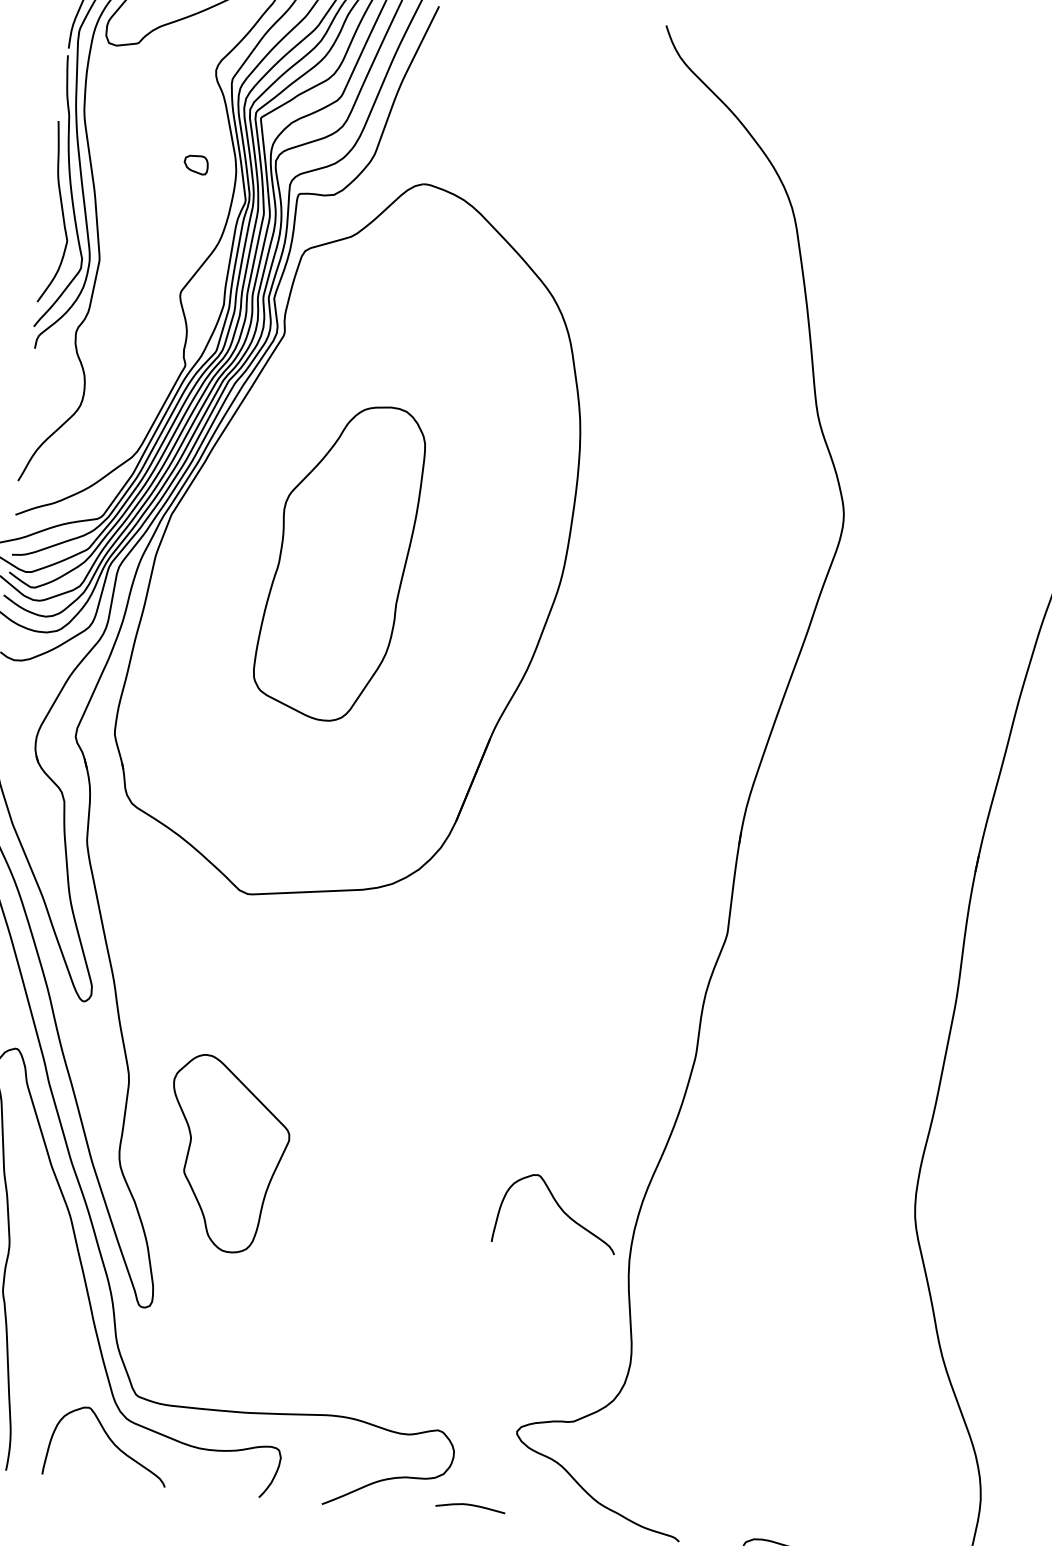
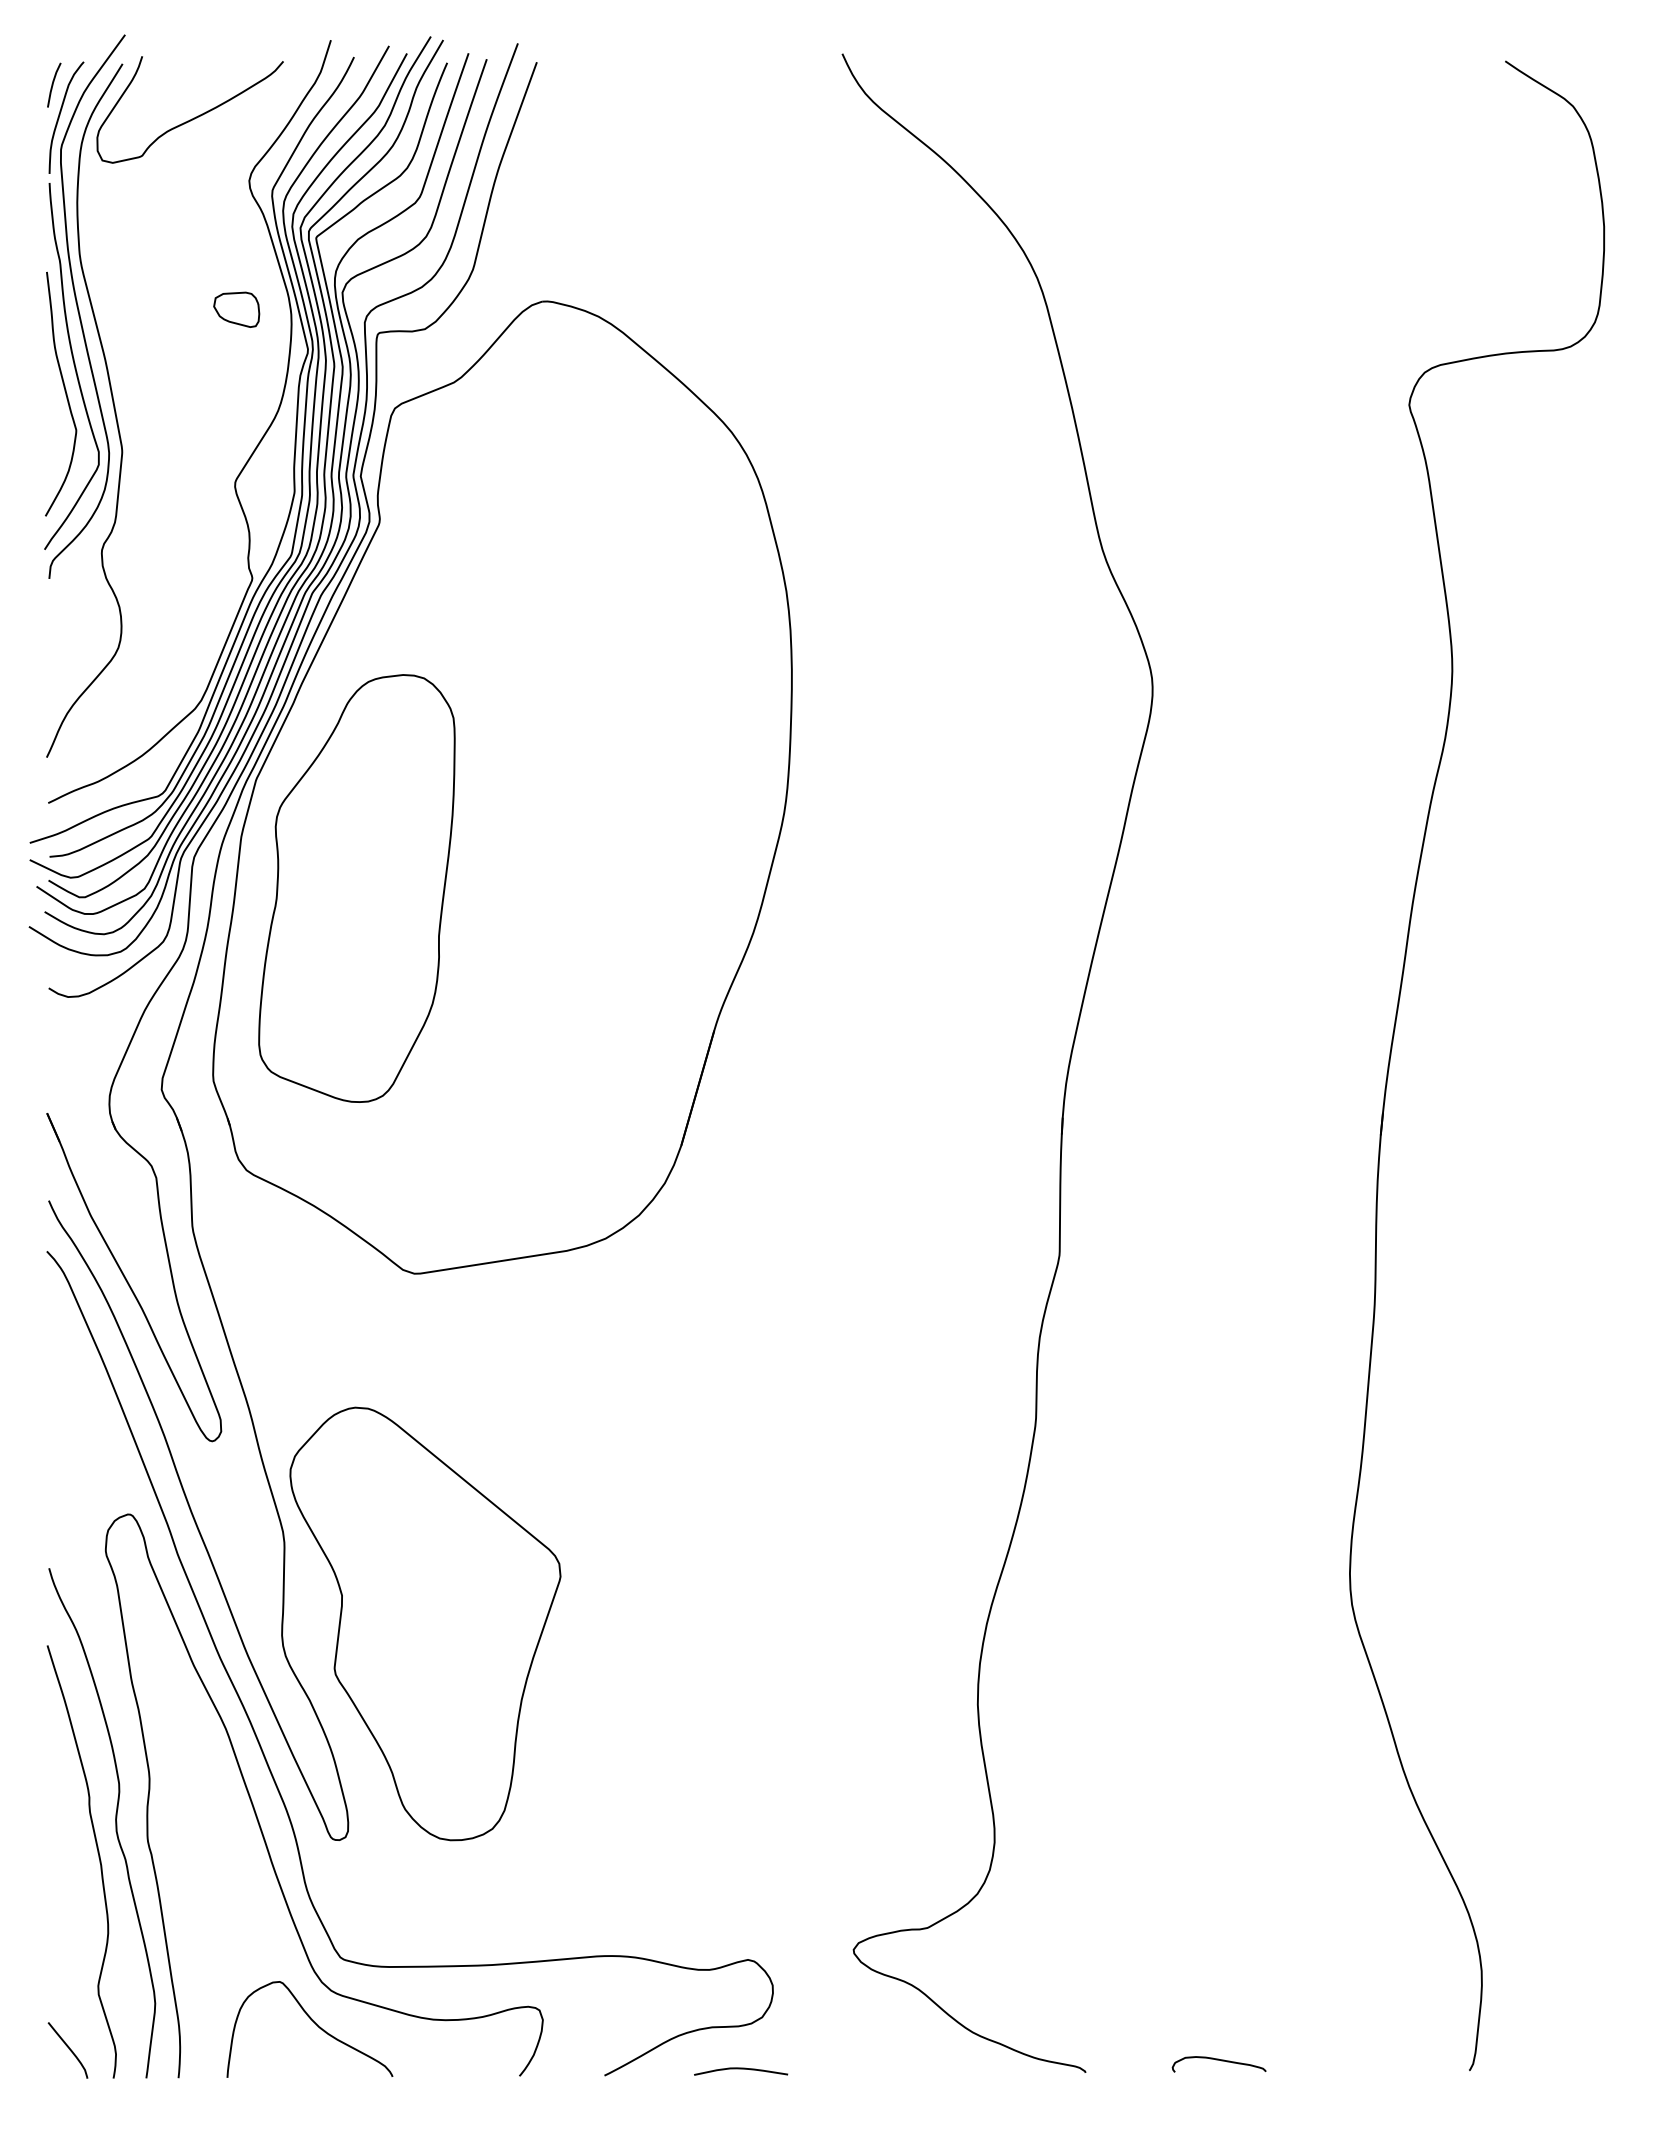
part: (195, 164) -> (236, 309), size x1.43
part: (339, 561) -> (356, 888), moved
part: (226, 1154) -> (425, 1623), size x1.67
curve: (560, 1208) -> (878, 1646), removed
curve: (471, 1505) -> (741, 2069), moved

